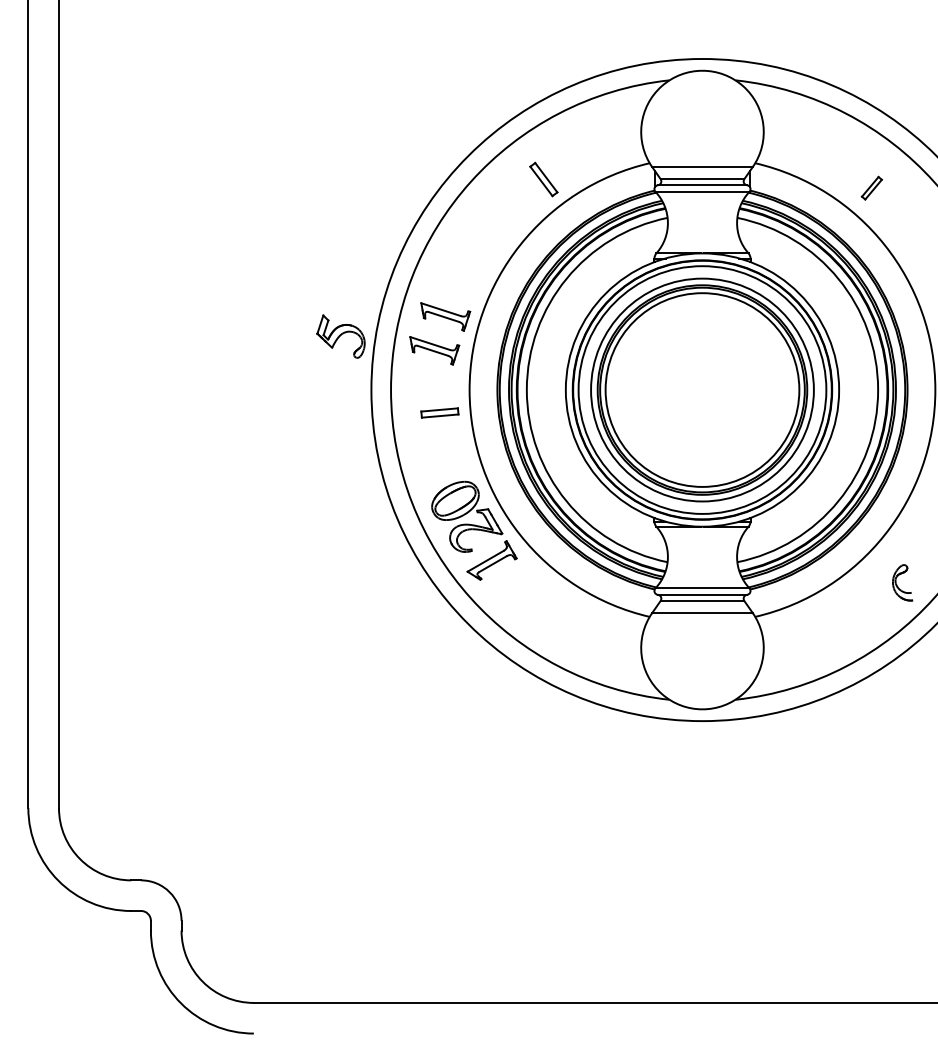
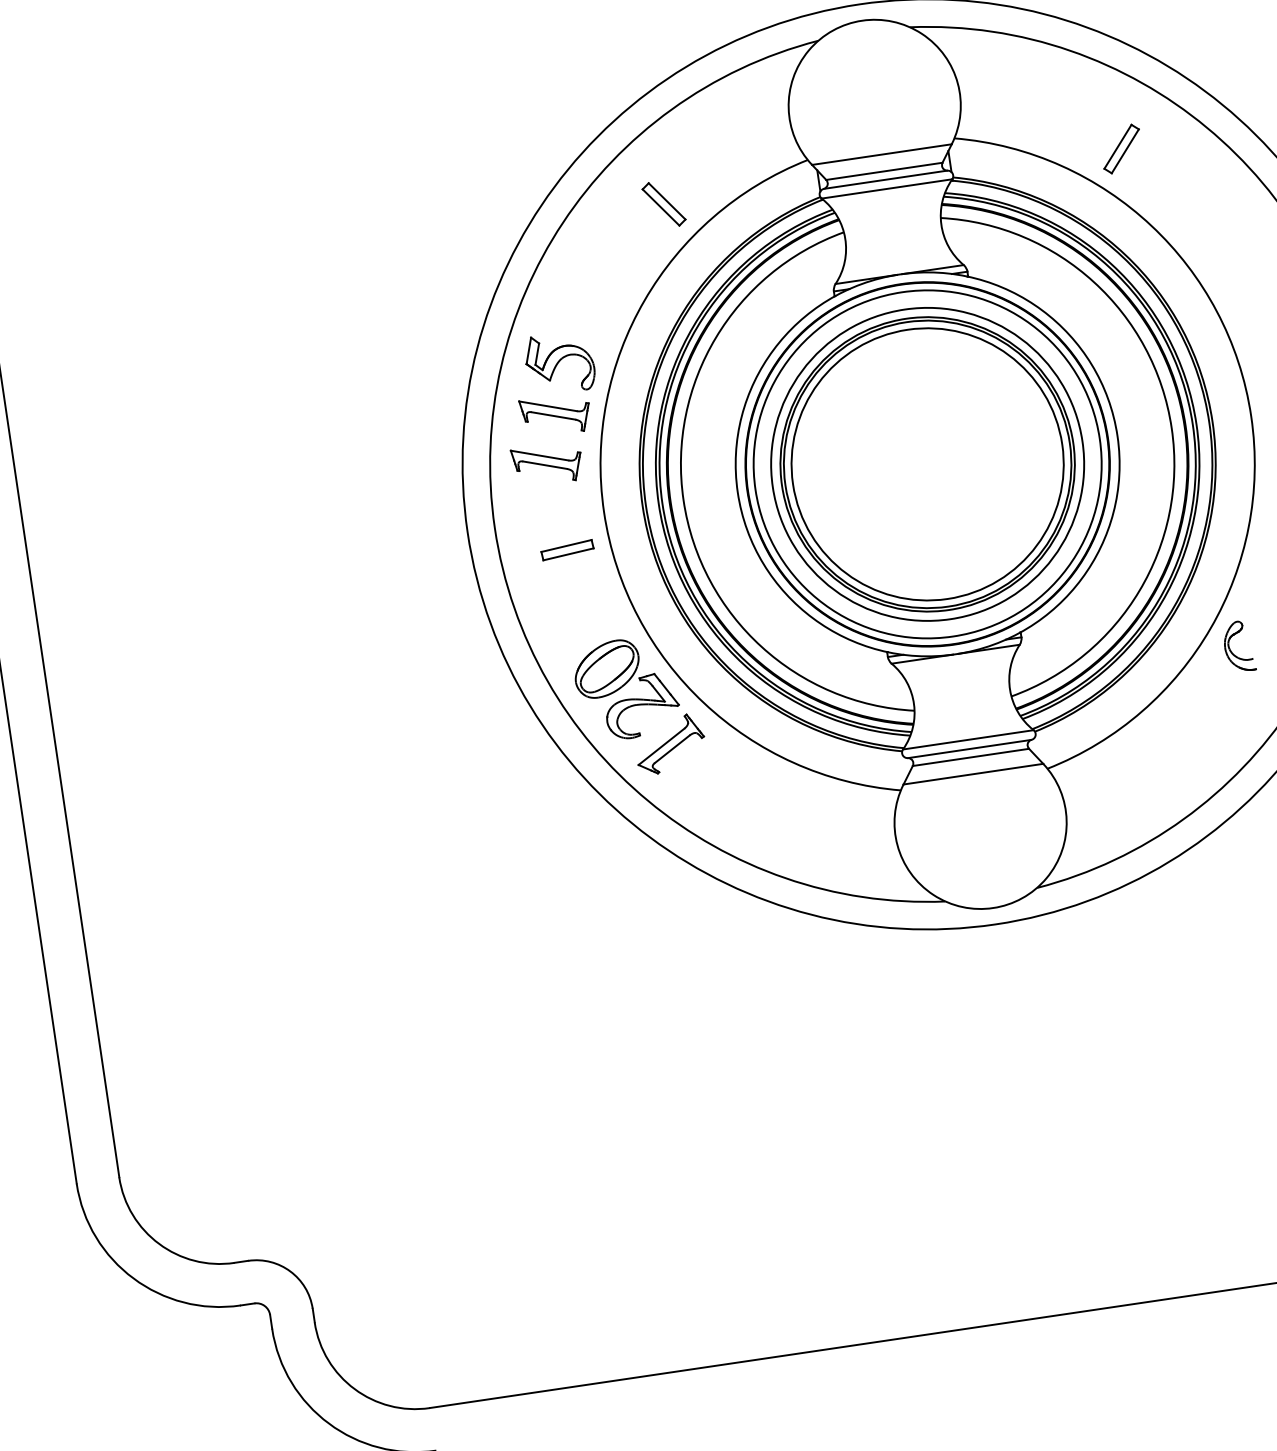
part: (871, 188) -> (1121, 149), size x1.43
part: (340, 336) -> (559, 363), moved
part: (902, 582) -> (1238, 646), moved

